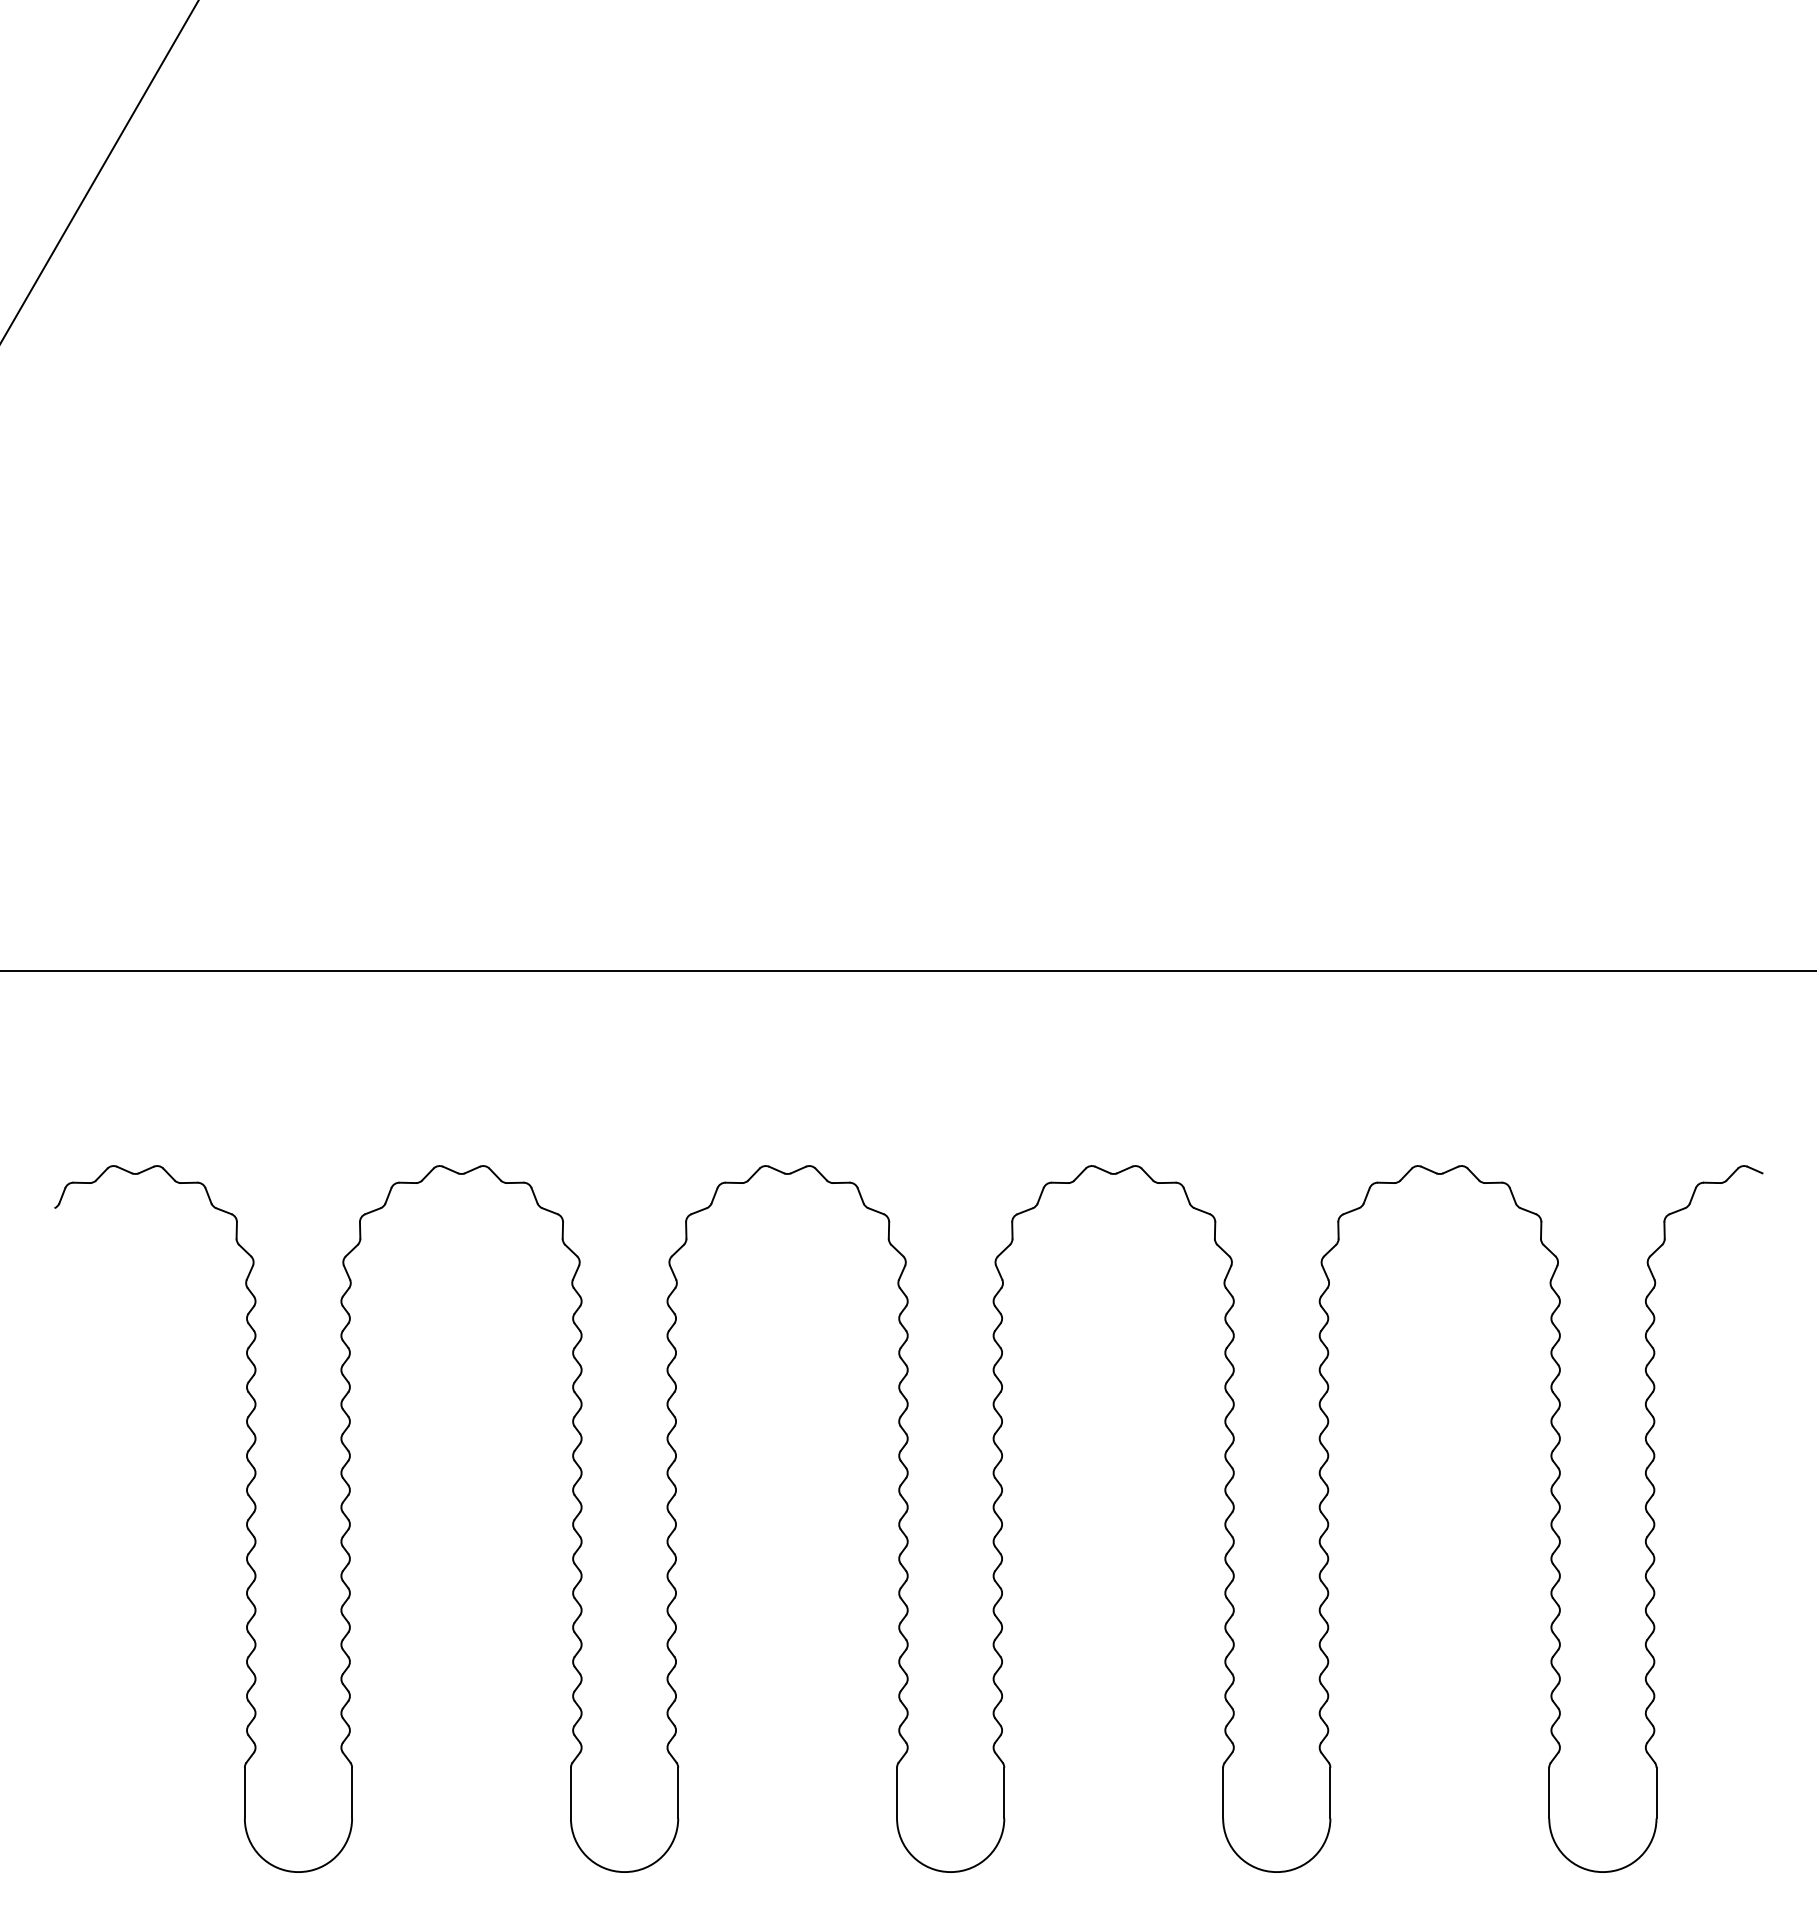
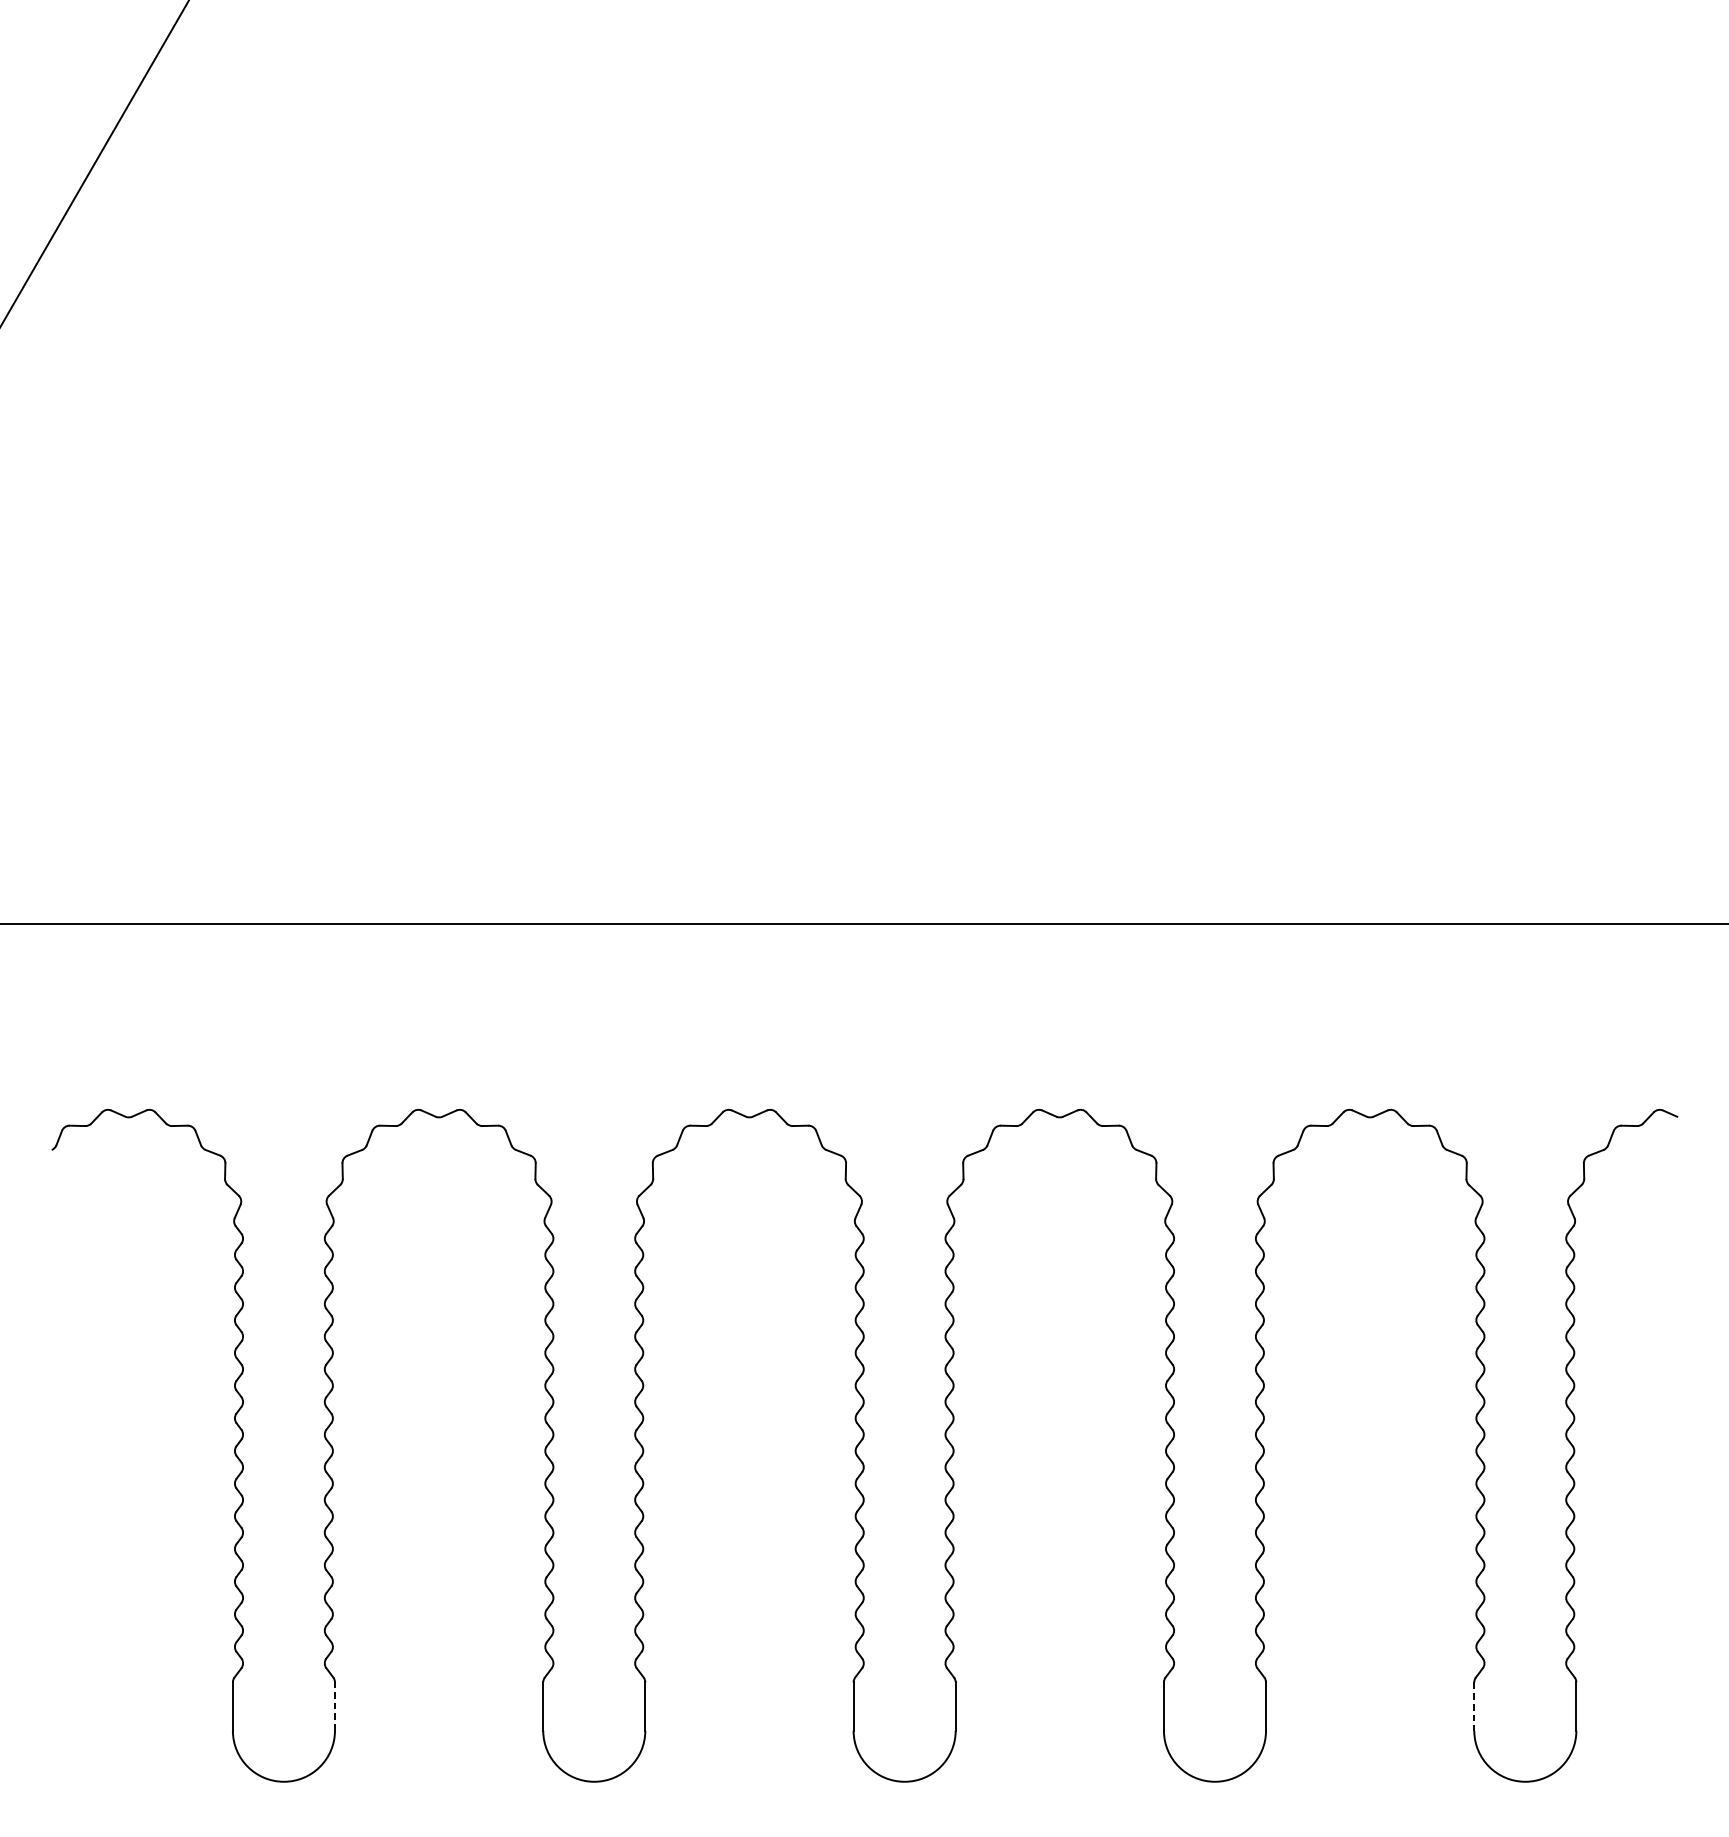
line: (352, 1792) -> (335, 1706), solid -> dashed
line: (1549, 1793) -> (1474, 1706), solid -> dashed

